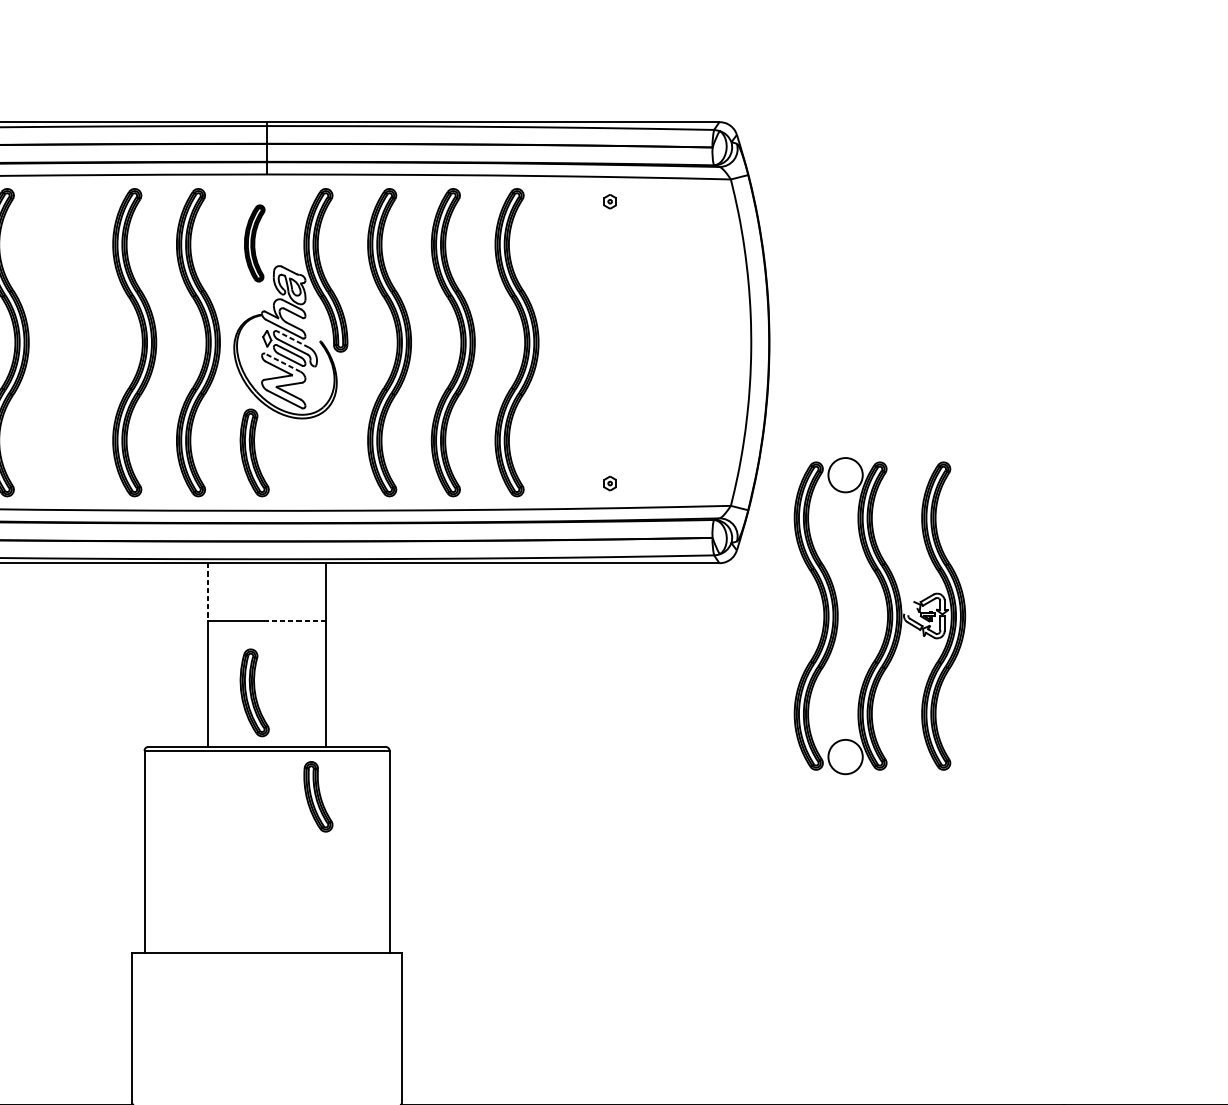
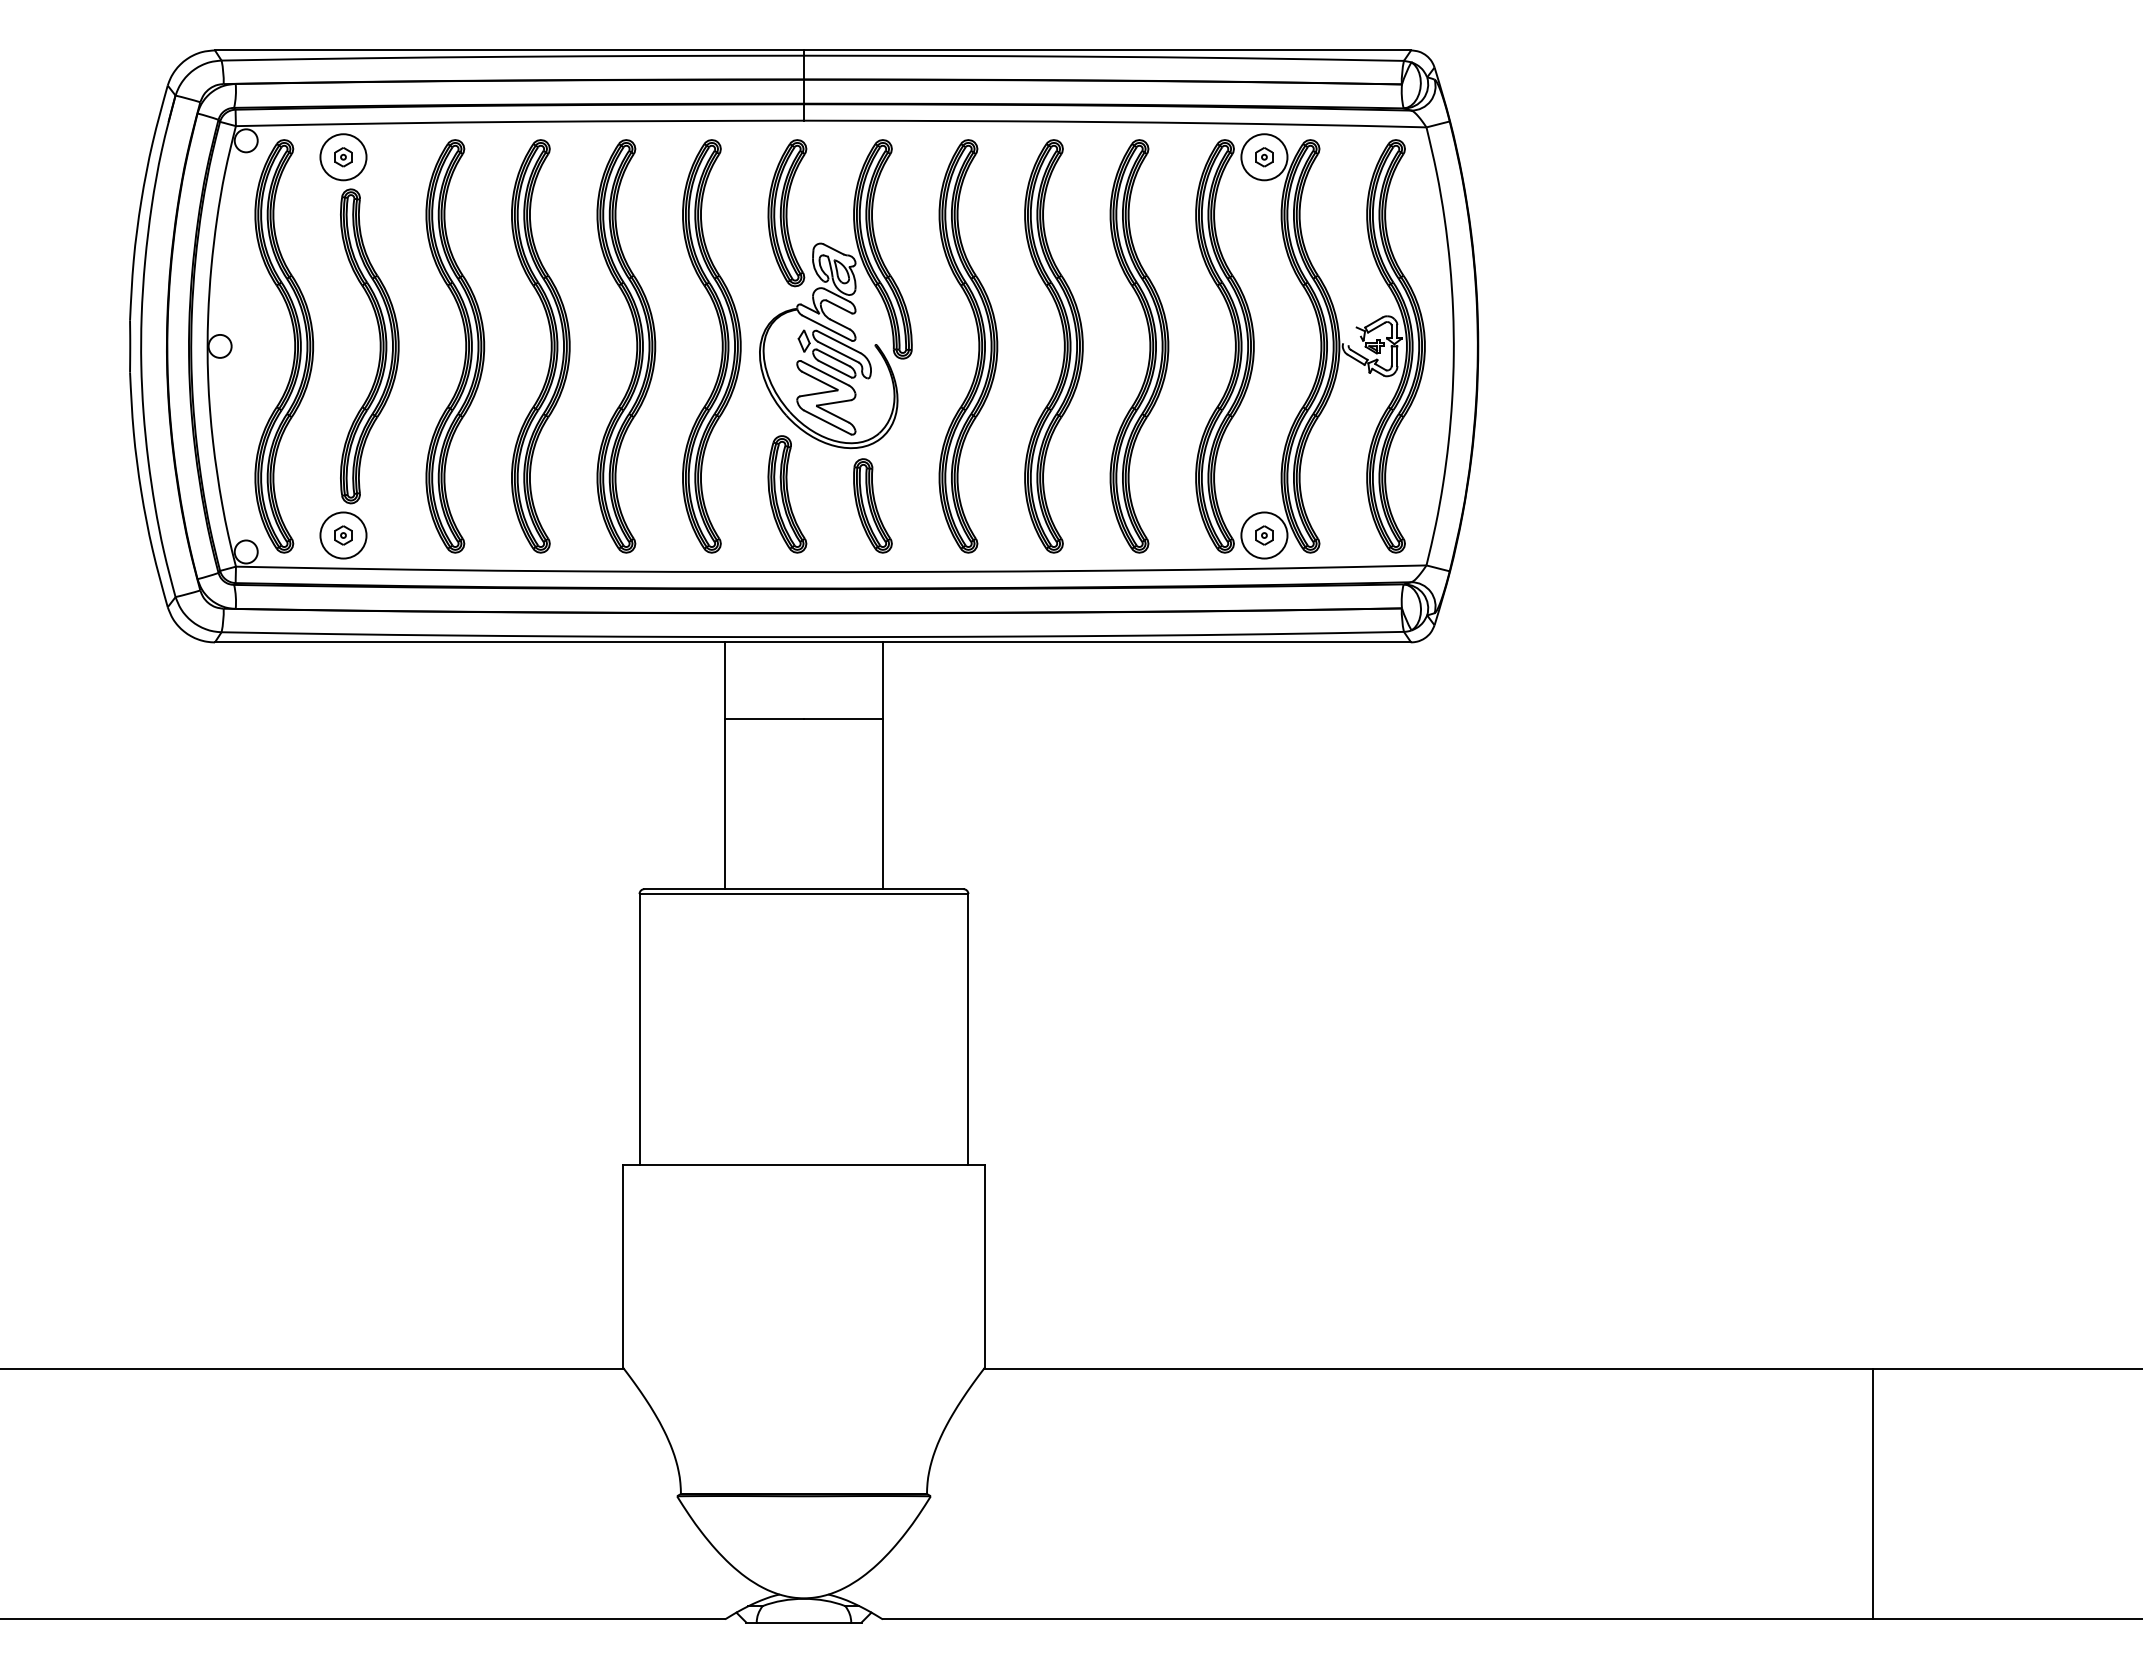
part: (254, 243) -> (787, 213), size x1.43
line: (292, 339) -> (838, 341), dashed -> solid
part: (78, 342) -> (550, 346), added
line: (283, 362) -> (825, 373), dashed -> solid
line: (207, 592) -> (724, 681), dashed -> solid
part: (887, 616) -> (1320, 346), moved
line: (296, 620) -> (843, 719), dashed -> solid
part: (254, 692) -> (787, 816), removed
part: (318, 796) -> (872, 505), moved

